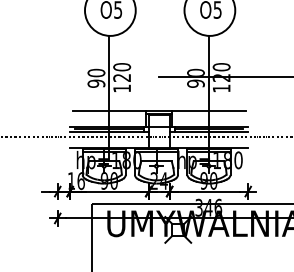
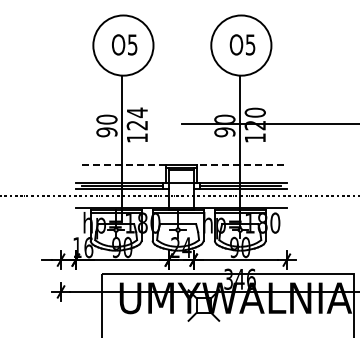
text: (121, 67) -> (136, 112), 120 -> 124
line: (108, 110) -> (121, 164), solid -> dashed
line: (208, 110) -> (239, 164), solid -> dashed

